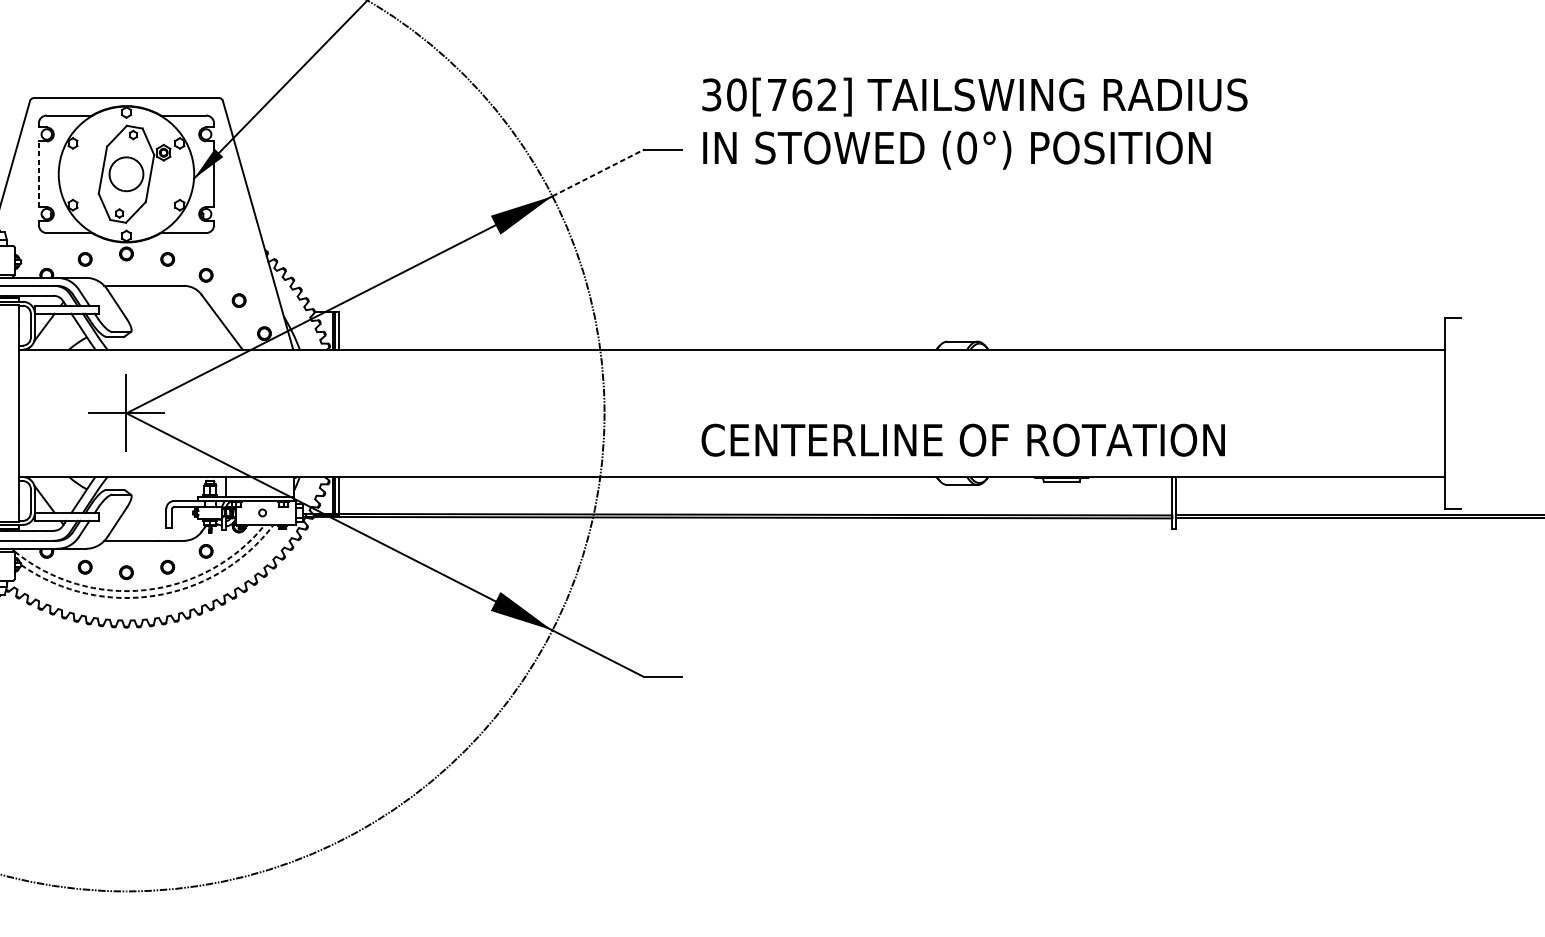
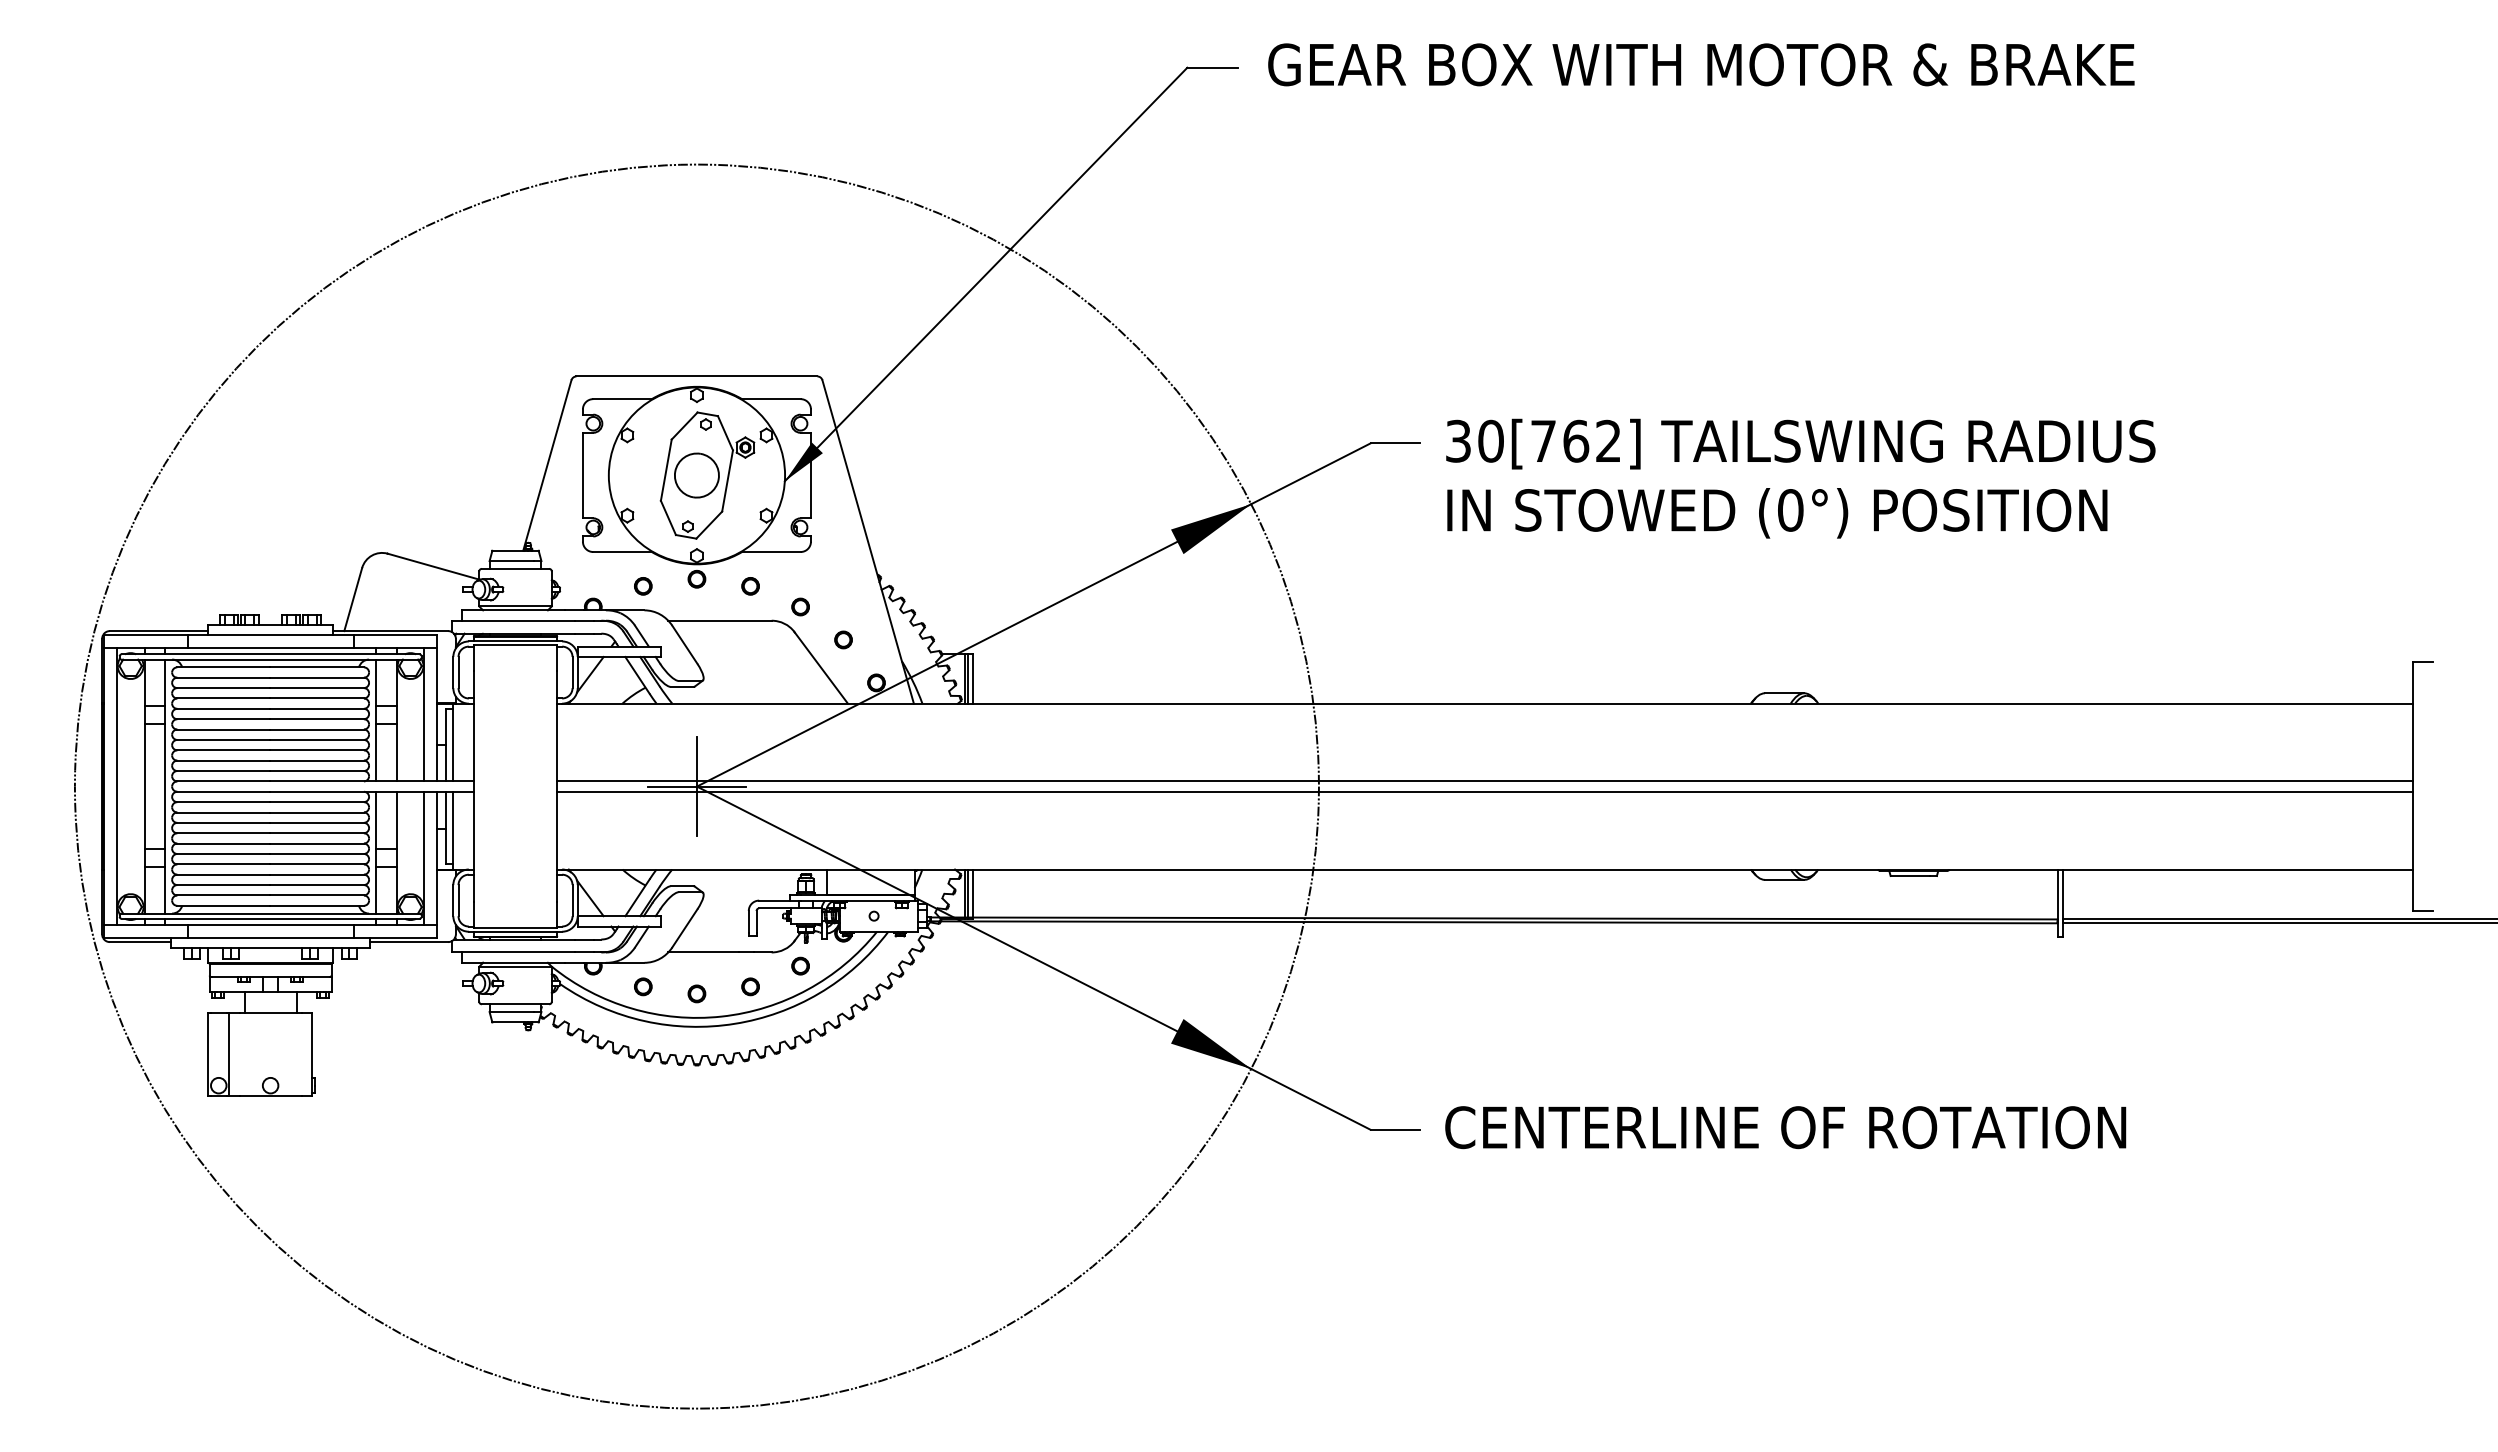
text: (974, 123) -> (1800, 478), moved
line: (598, 172) -> (1310, 473), dashed -> solid
line: (38, 174) -> (582, 475), dashed -> solid
line: (731, 409) -> (1484, 781), added
line: (731, 417) -> (1484, 791), added
text: (963, 440) -> (1785, 1127), moved
arc: (145, 590) -> (721, 1016), dashed -> solid
arc: (155, 595) -> (734, 1023), dashed -> solid

